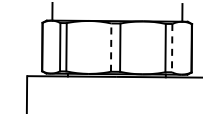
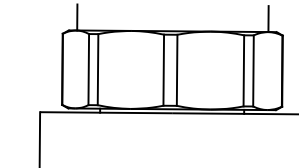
line: (111, 47) -> (164, 70), dashed -> solid
line: (172, 48) -> (253, 71), dashed -> solid

